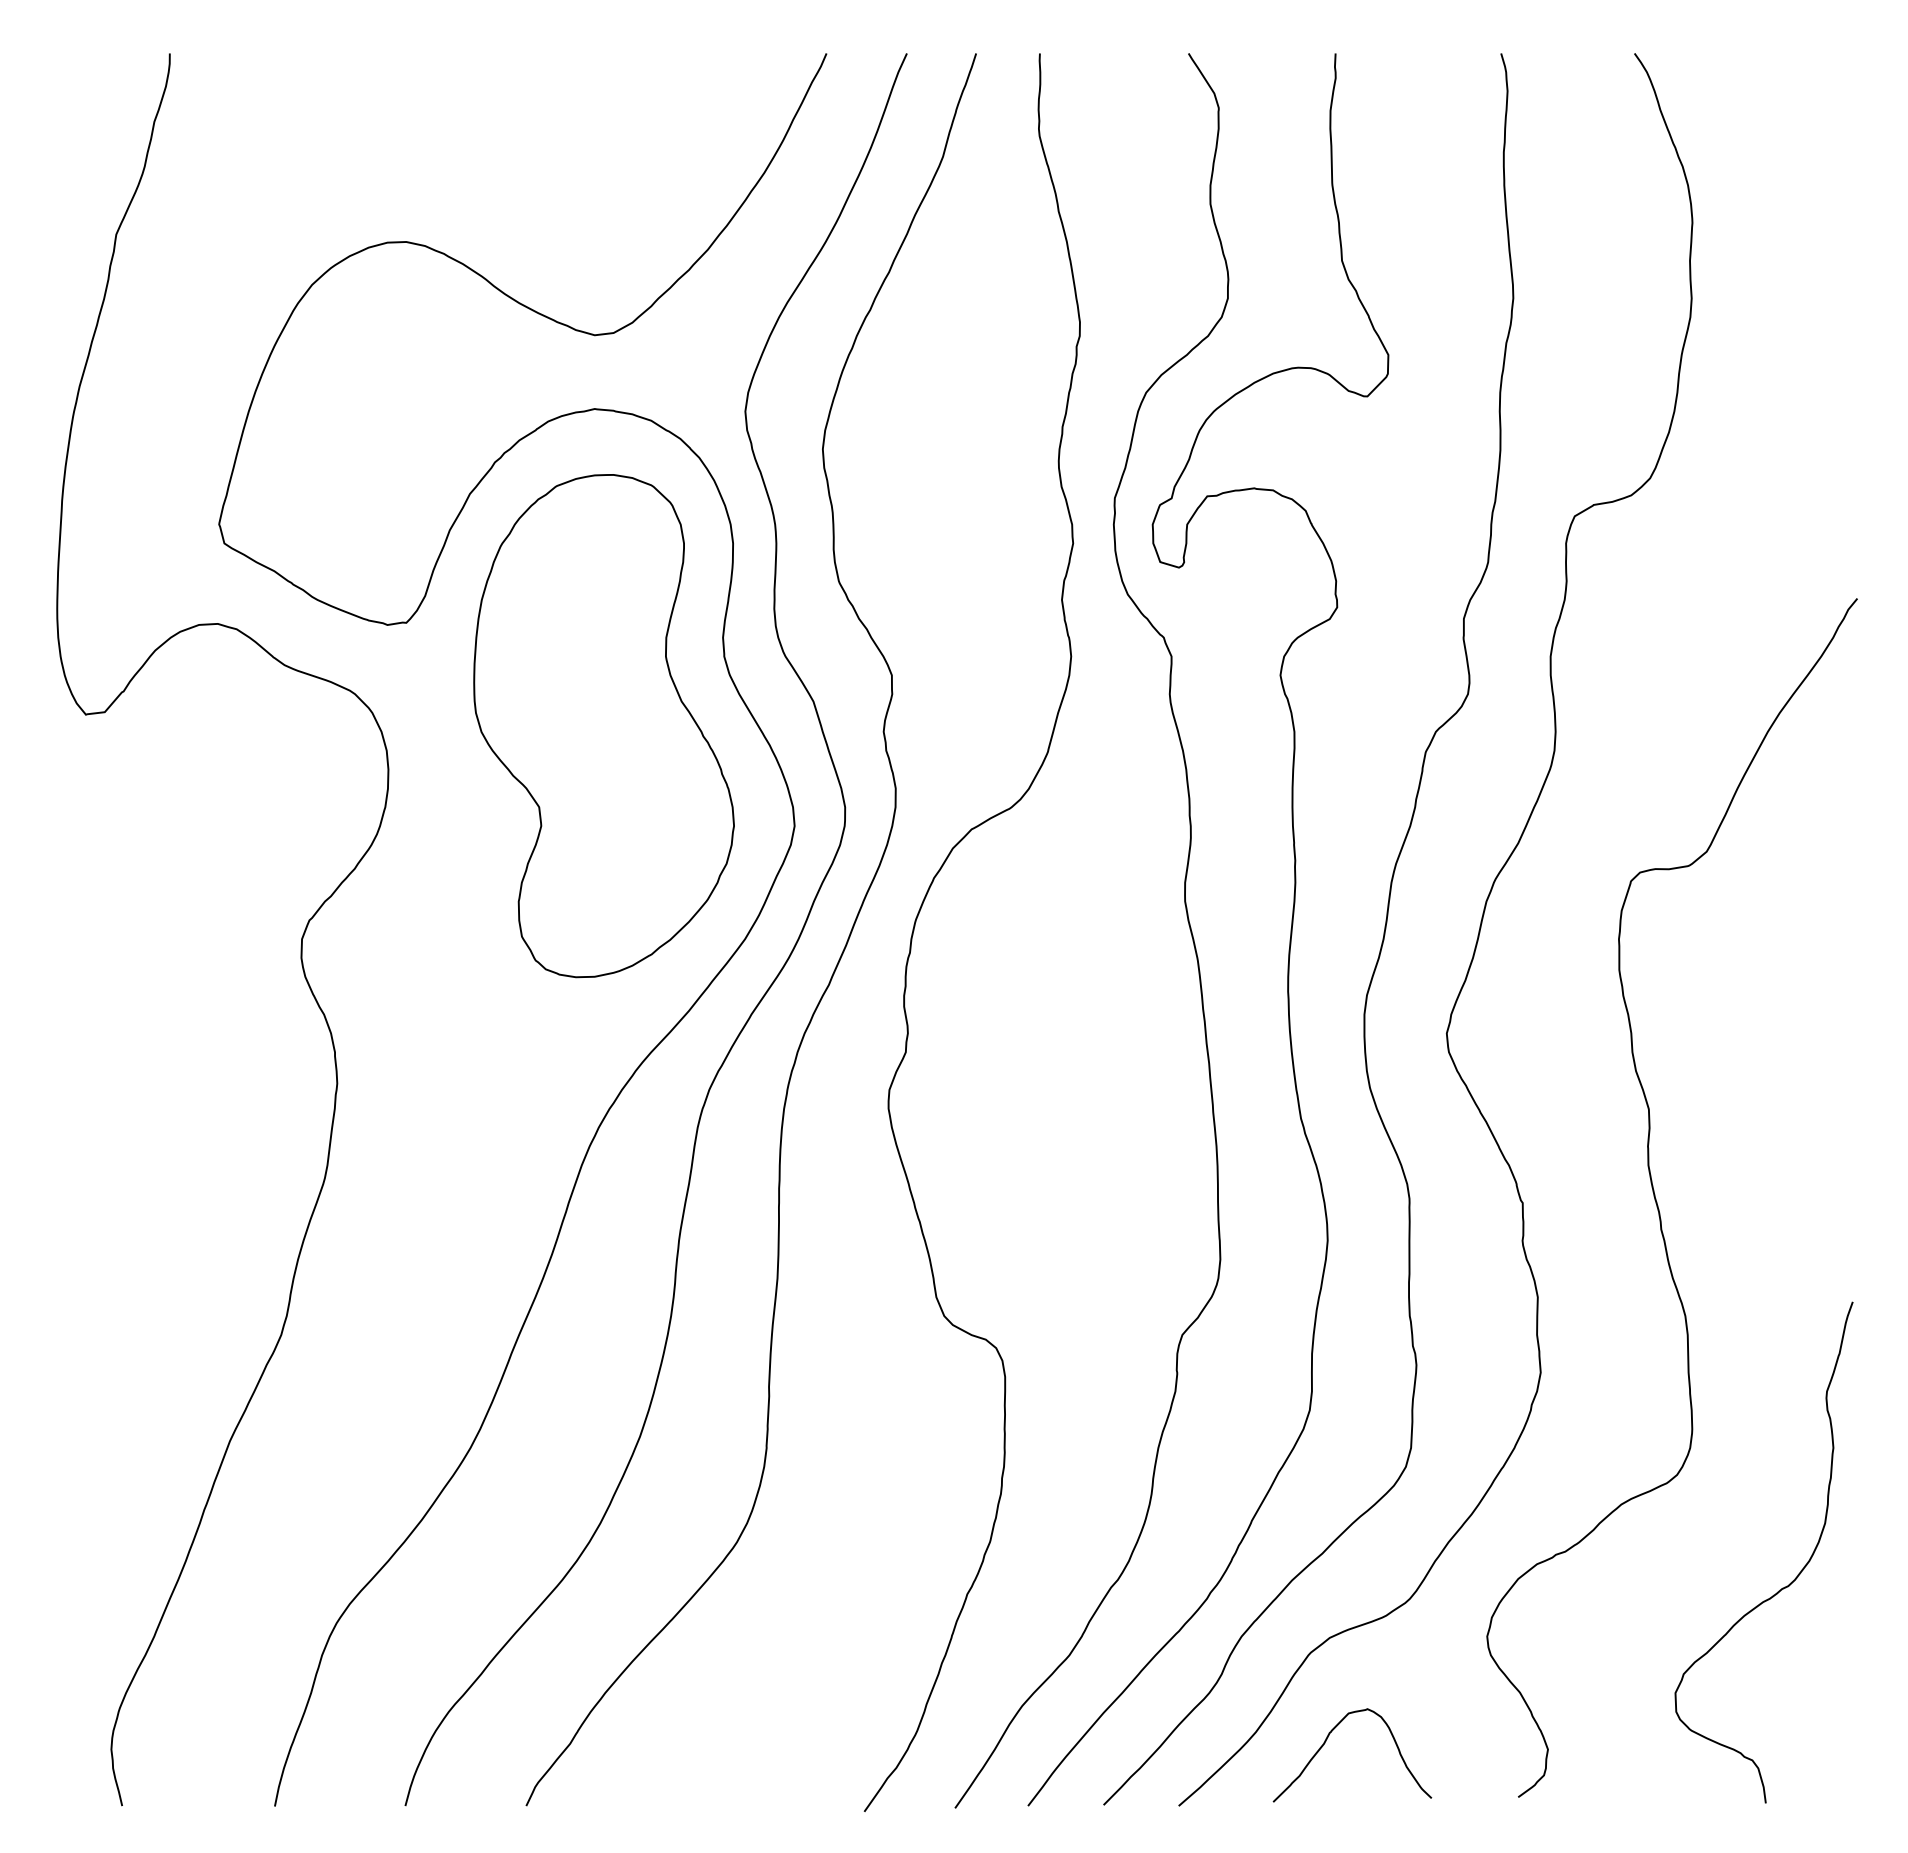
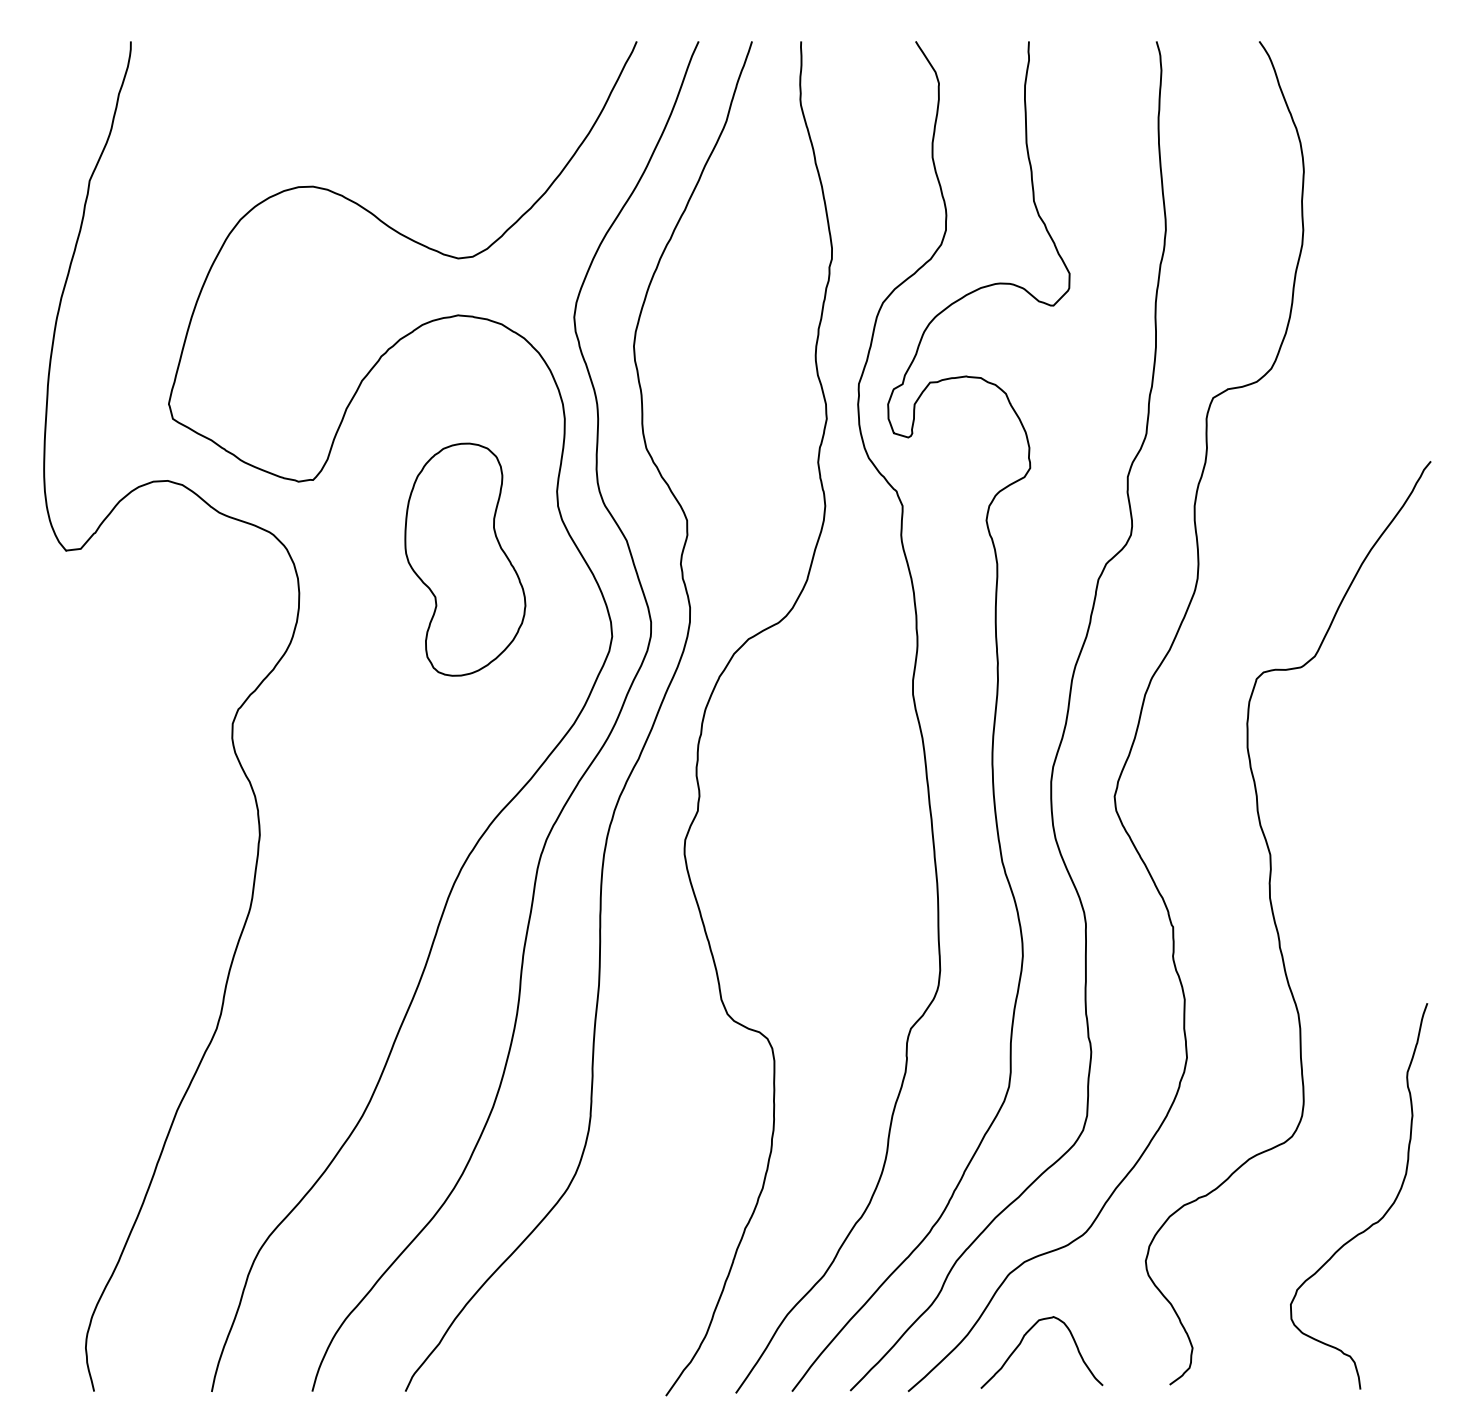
part: (603, 726) -> (464, 559), size x0.6

